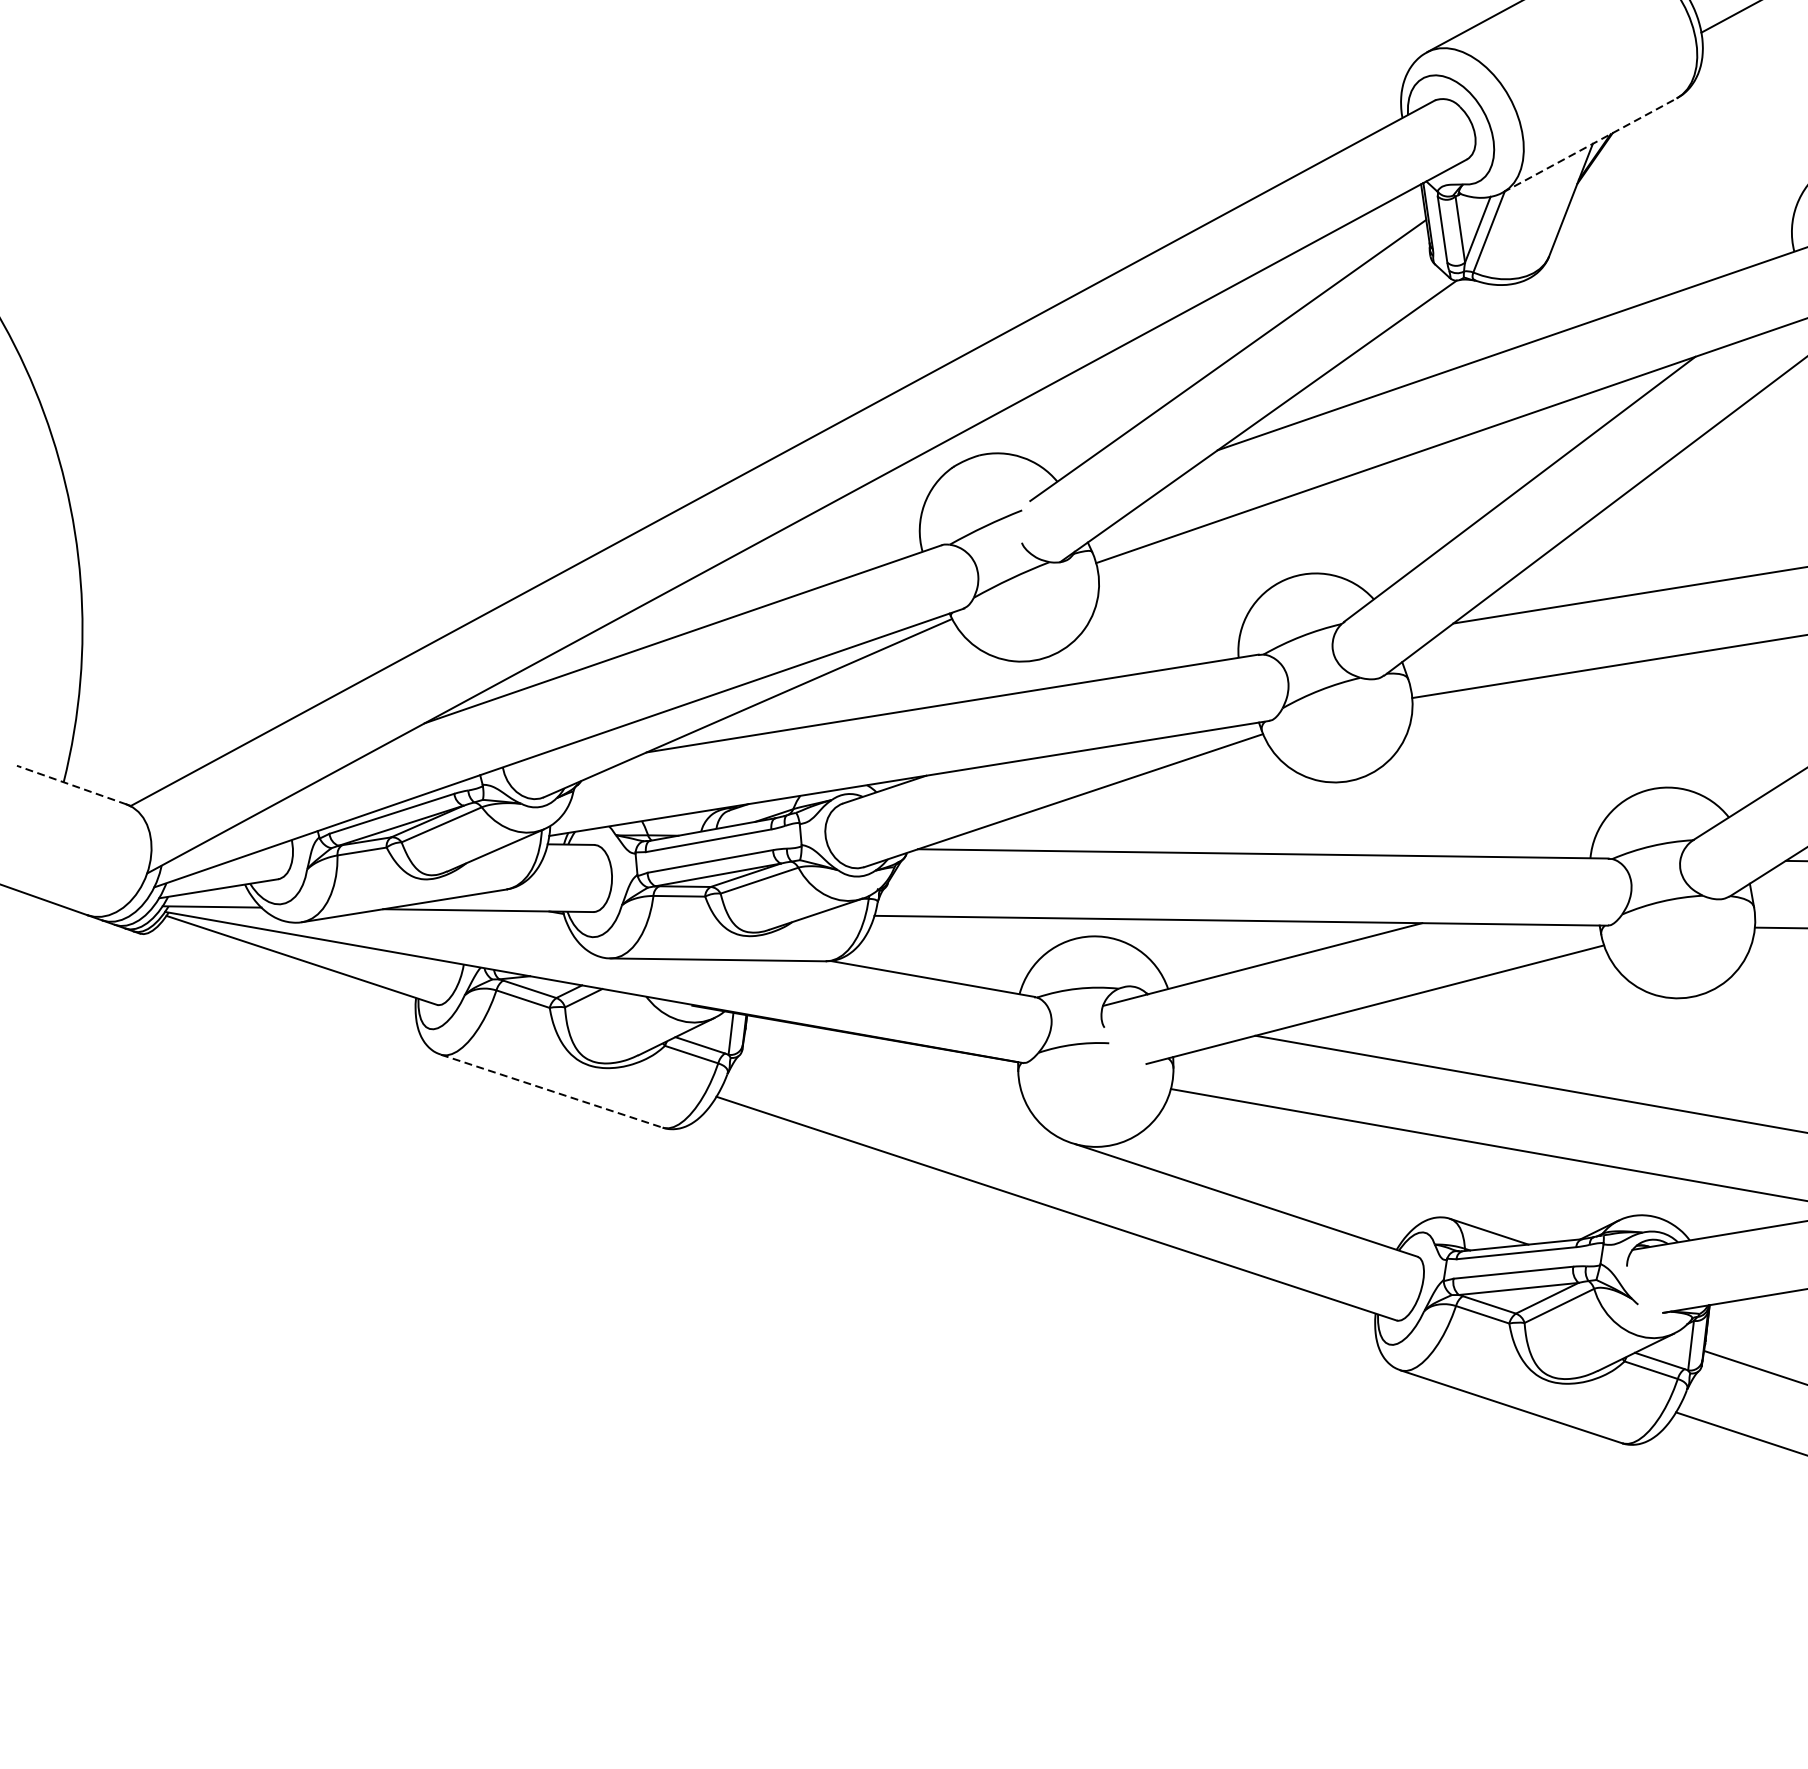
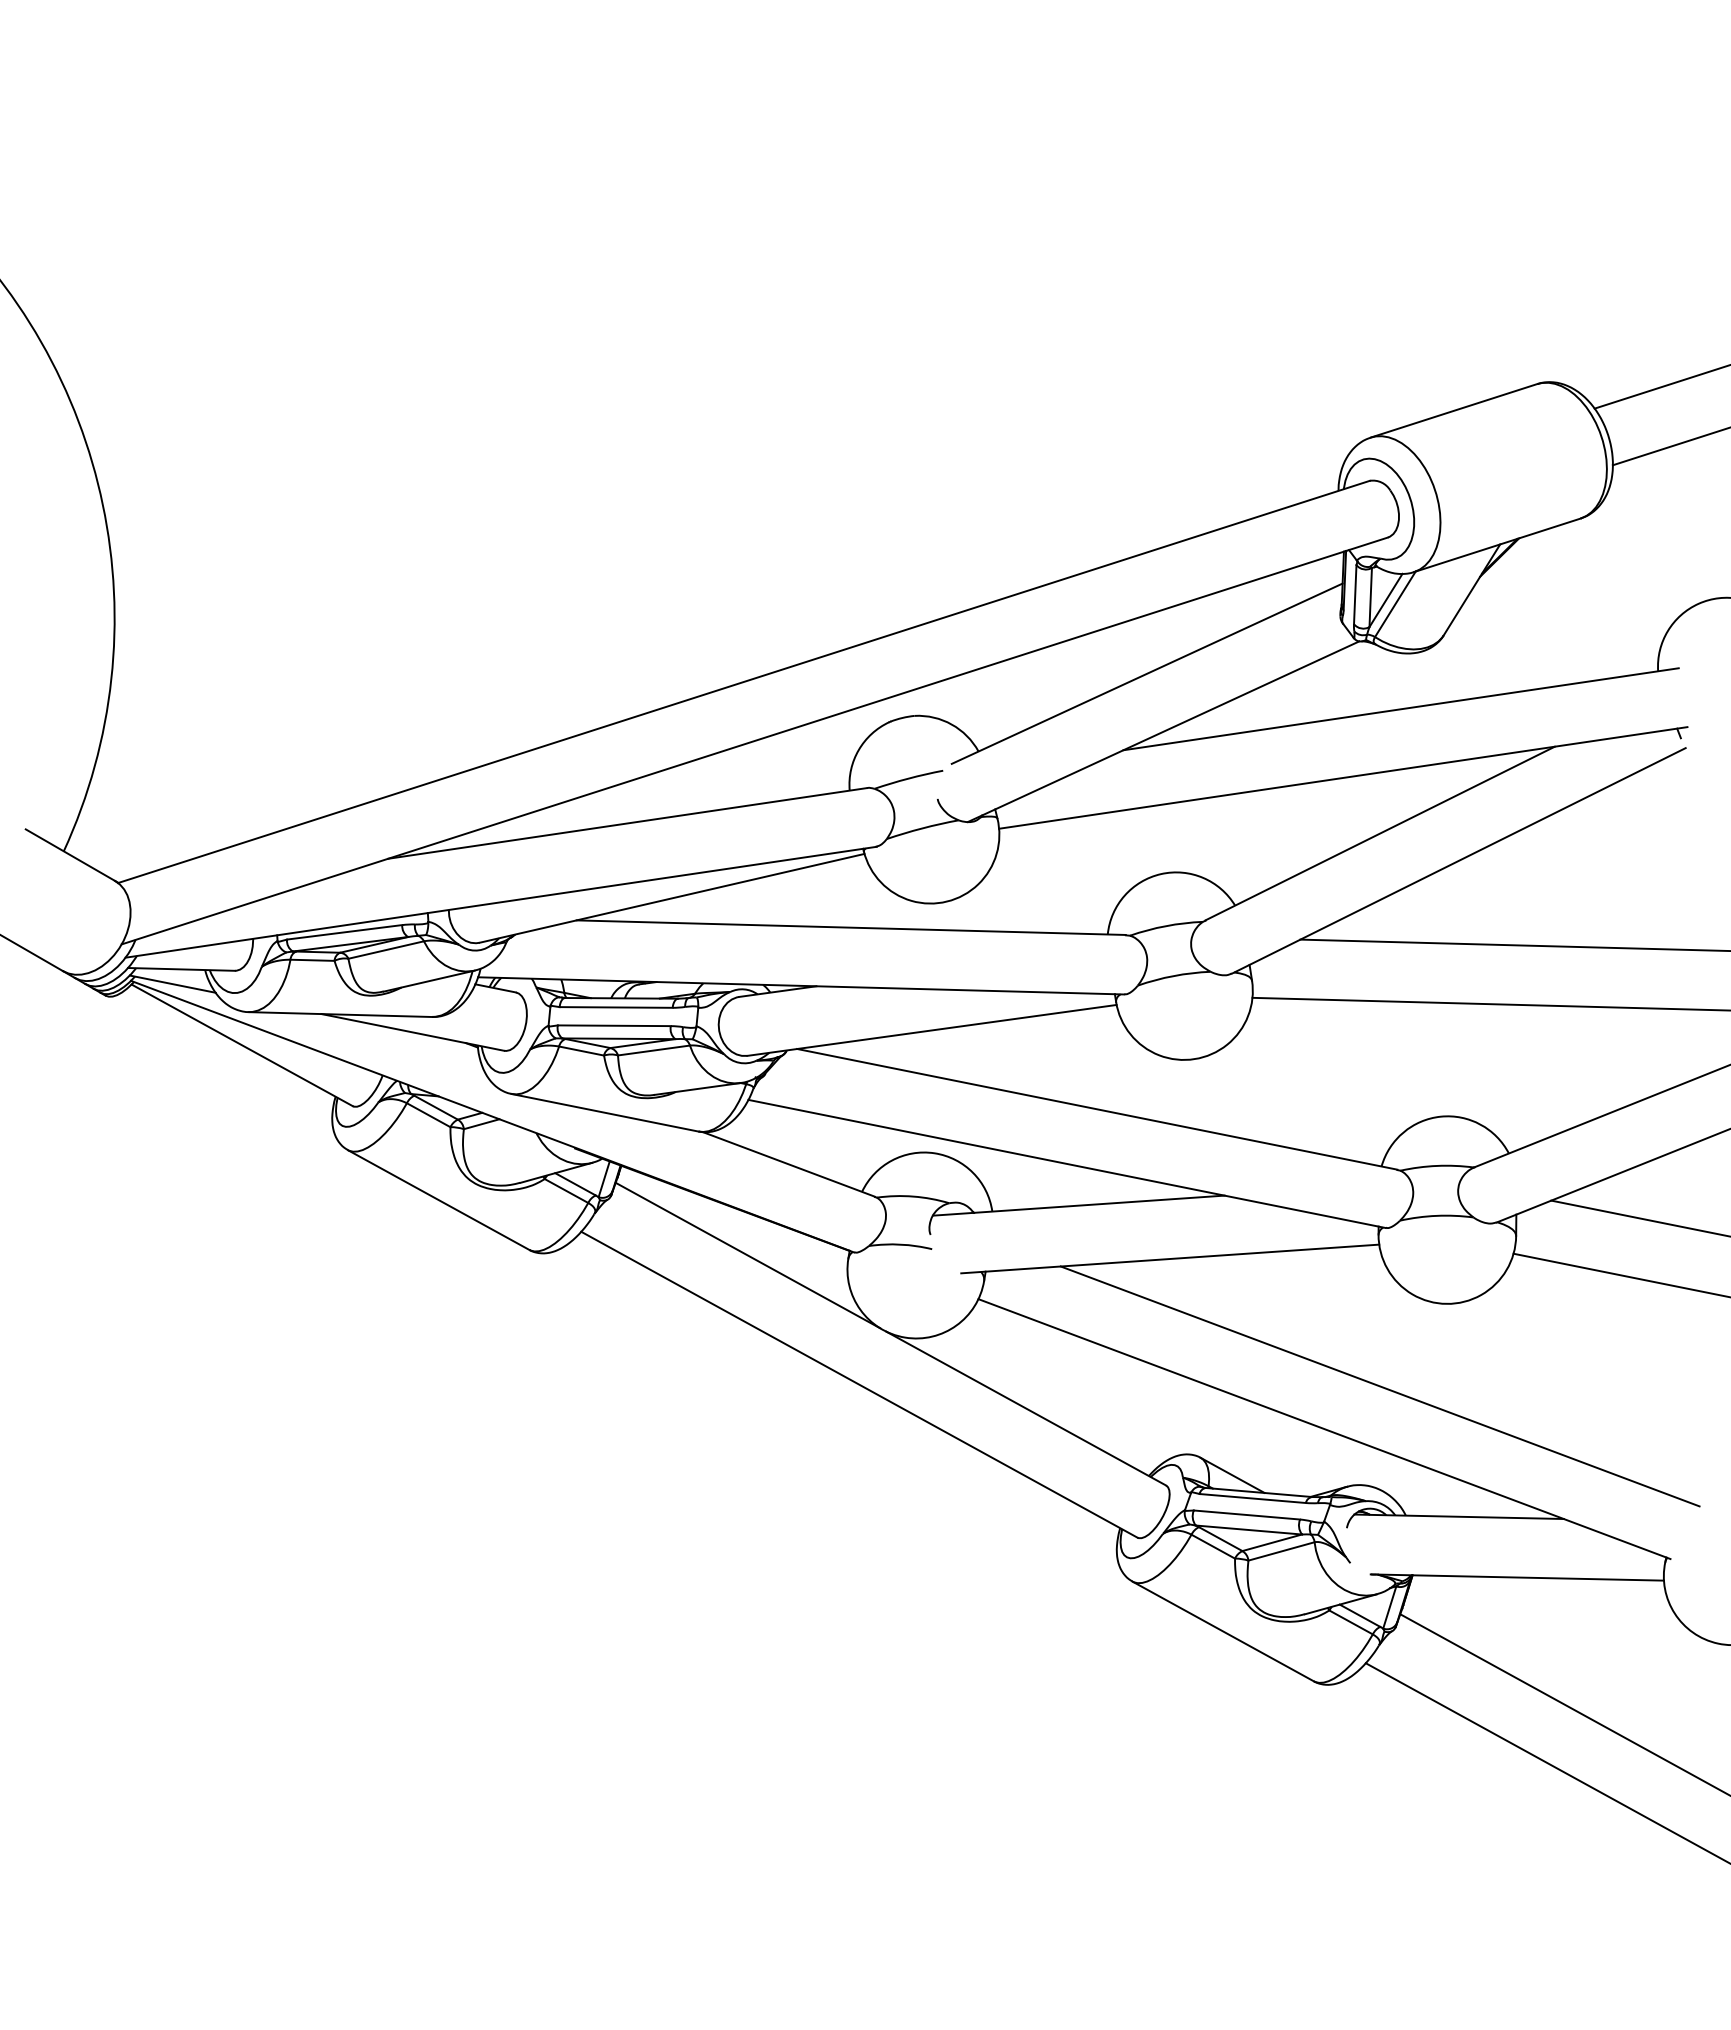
line: (1590, 145) -> (1497, 545), dashed -> solid
line: (71, 785) -> (70, 855), dashed -> solid
line: (905, 1088) -> (747, 1255), added
line: (552, 1091) -> (439, 1200), dashed -> solid

